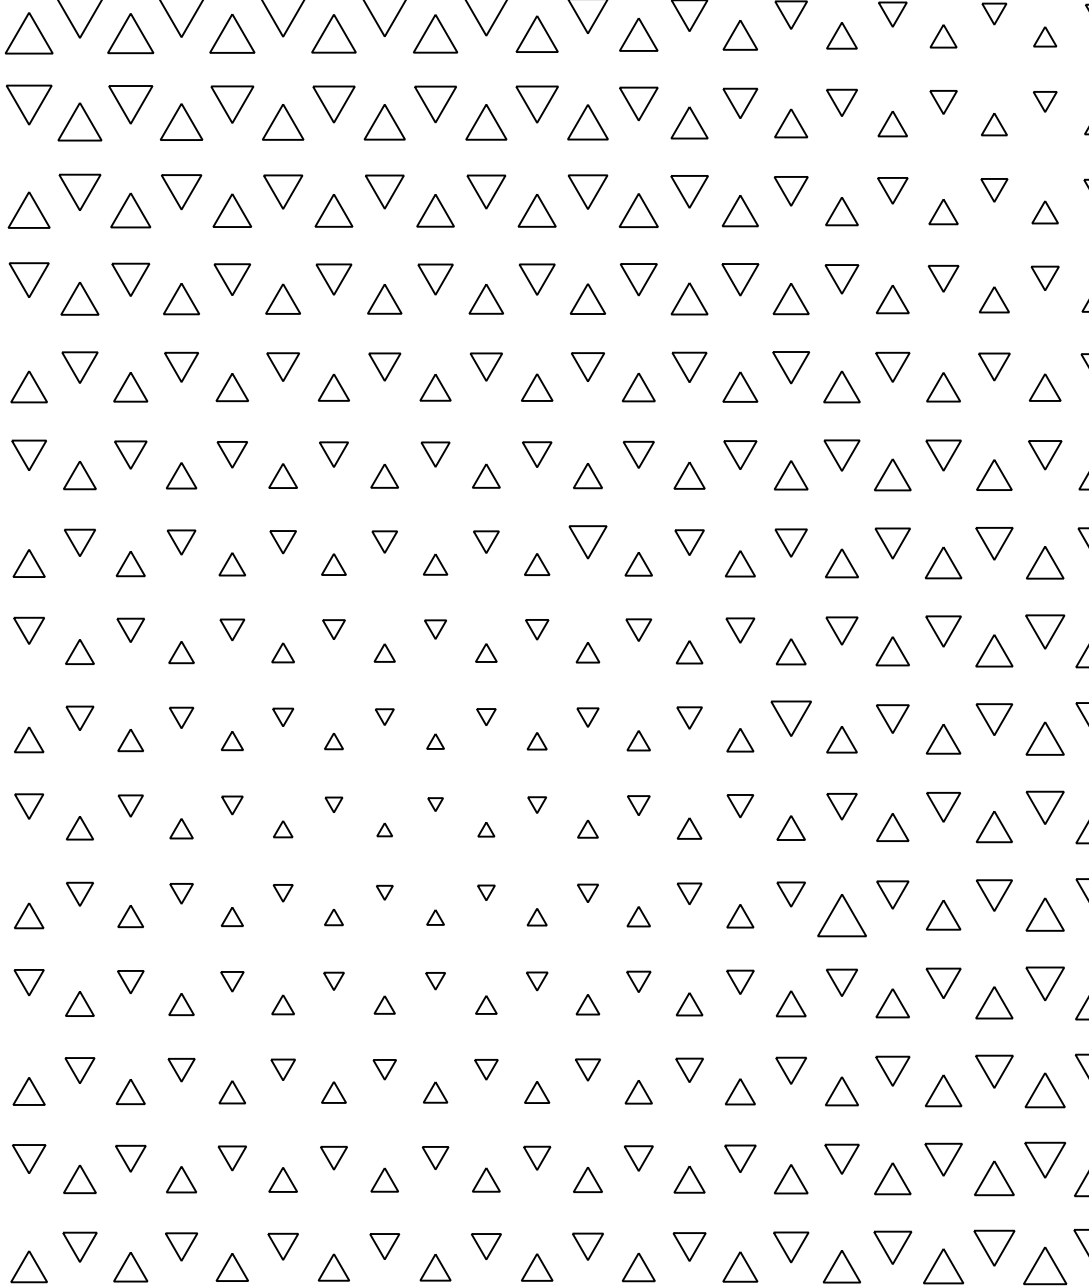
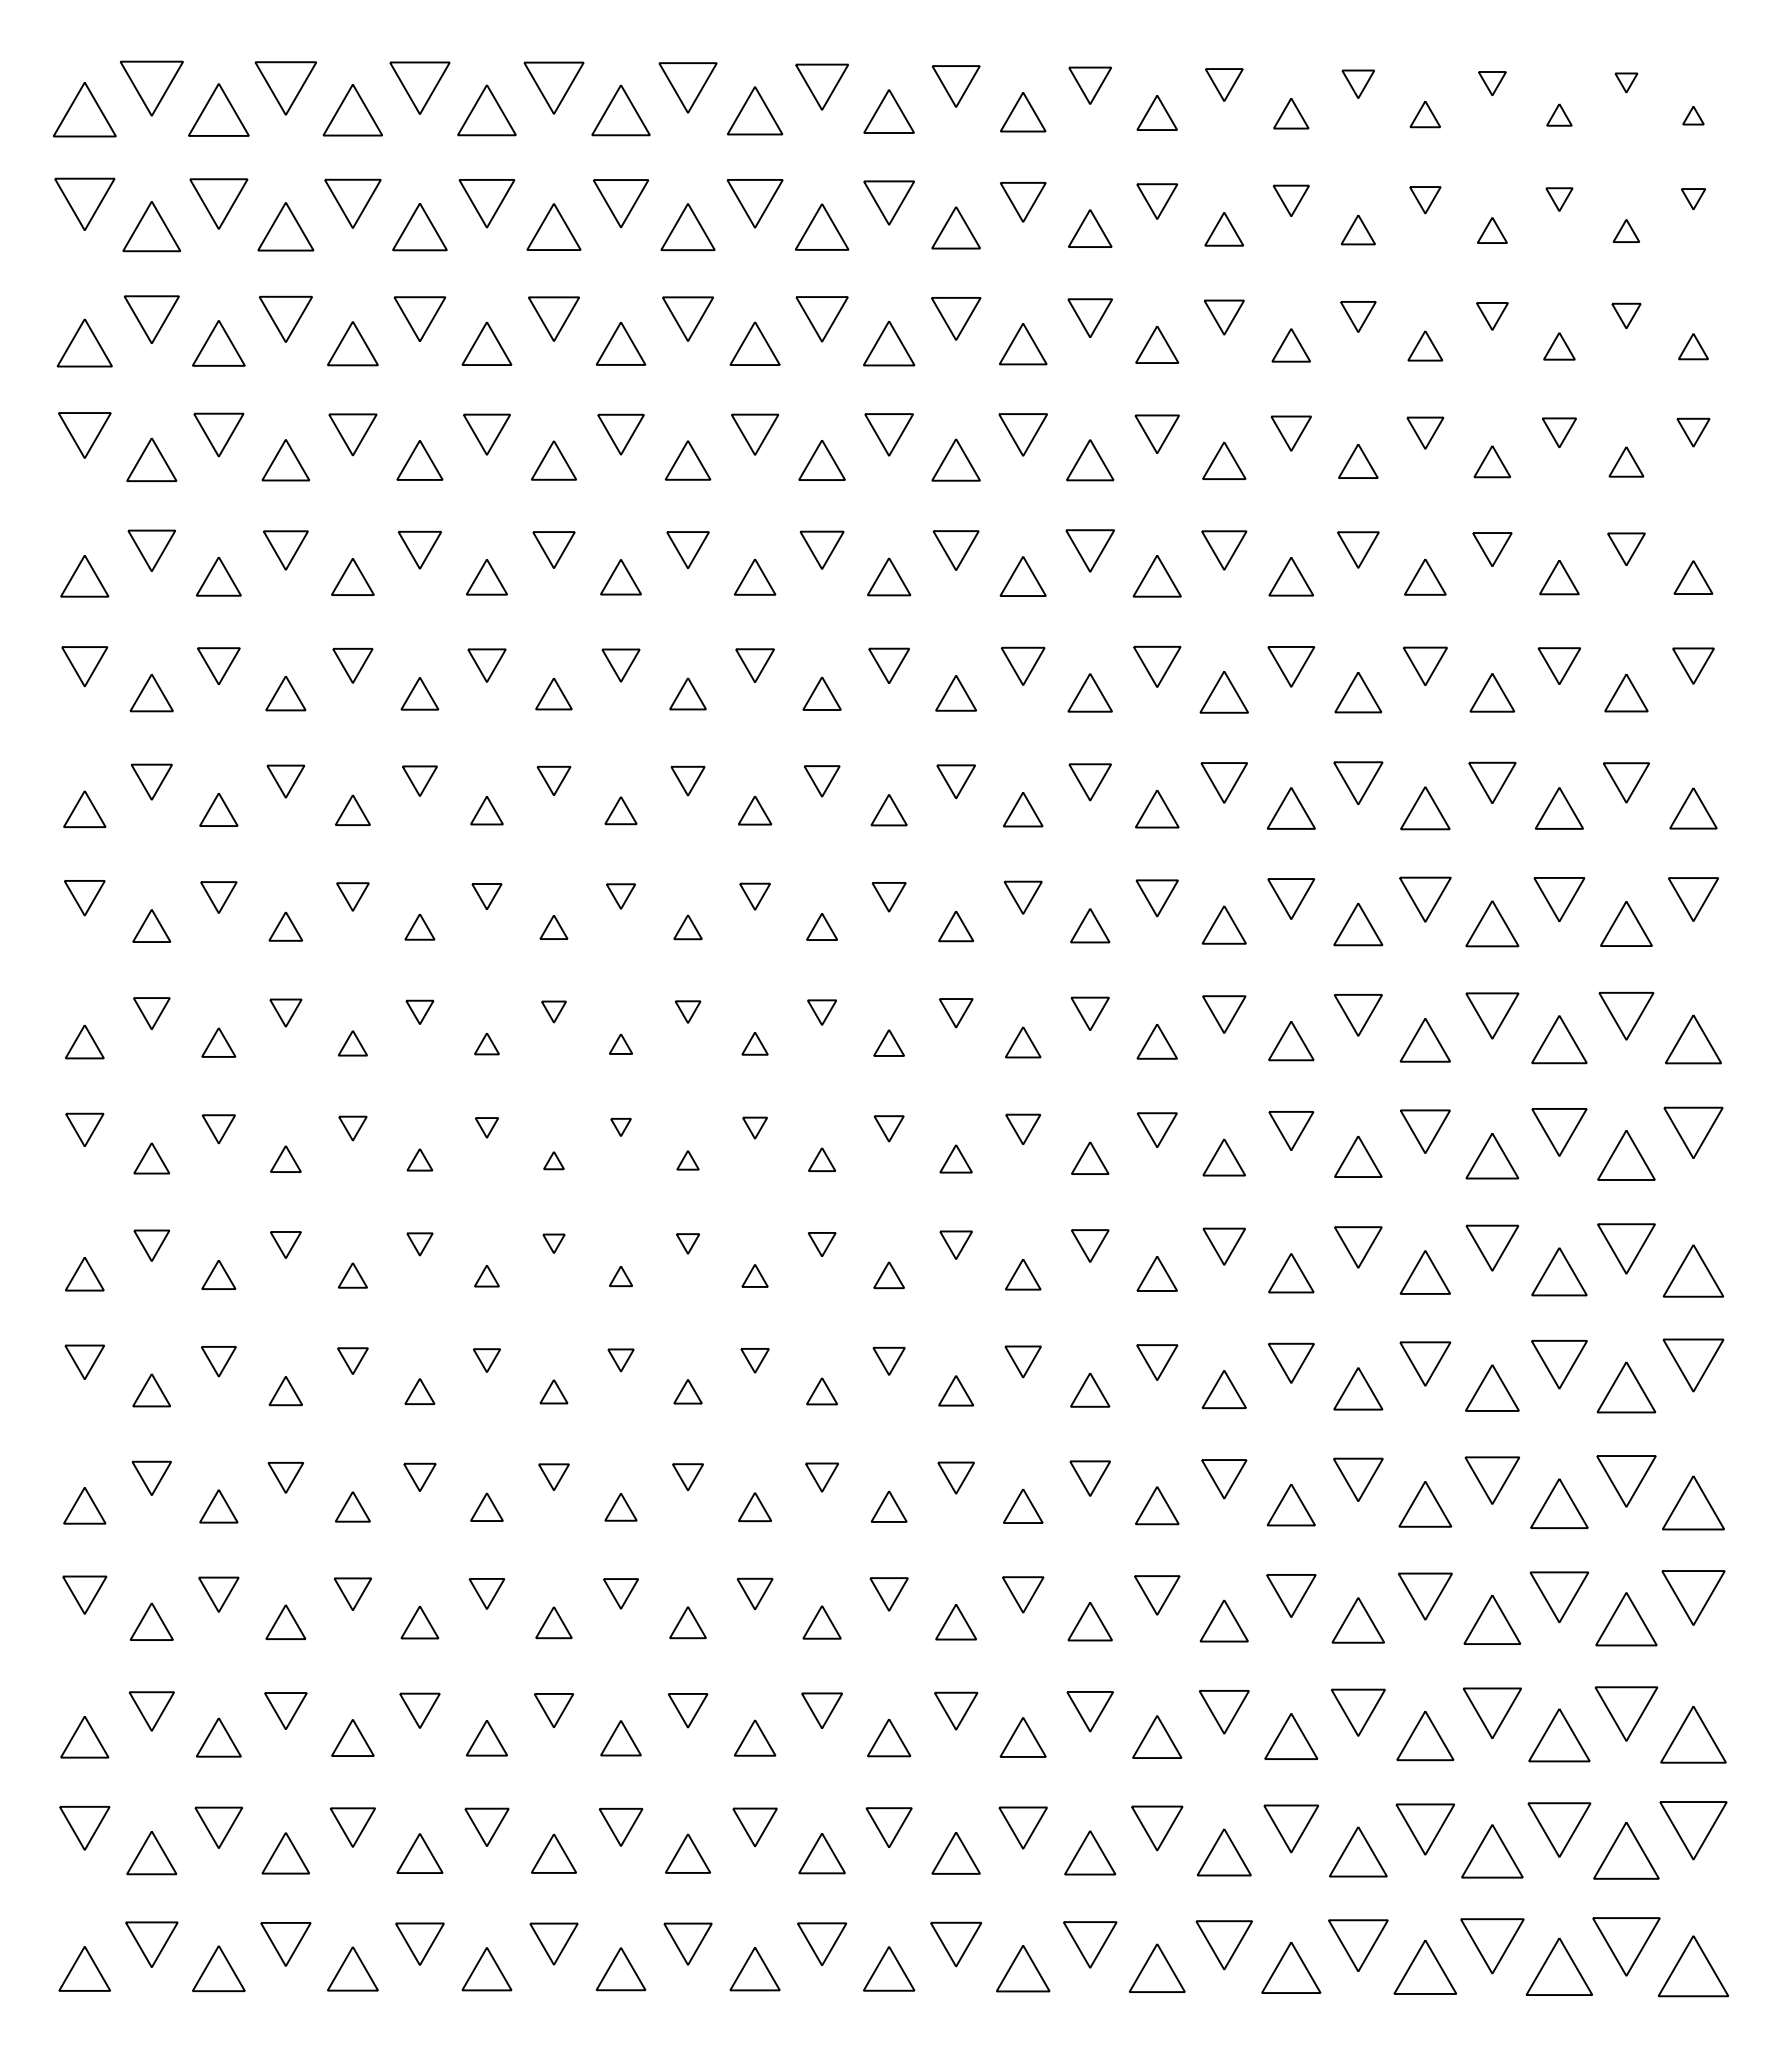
part: (587, 542) -> (821, 781), size x0.71
part: (790, 718) -> (1089, 1013), size x0.71
part: (841, 915) -> (1156, 1273), size x0.62

